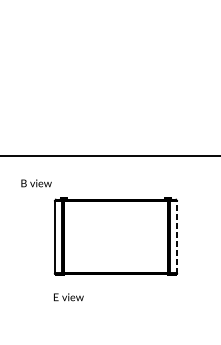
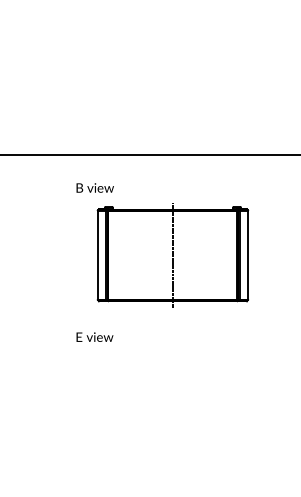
text: (35, 182) -> (94, 187), moved
line: (115, 236) -> (172, 254), added
line: (177, 237) -> (248, 255), dashed -> solid
text: (68, 296) -> (94, 336), moved

